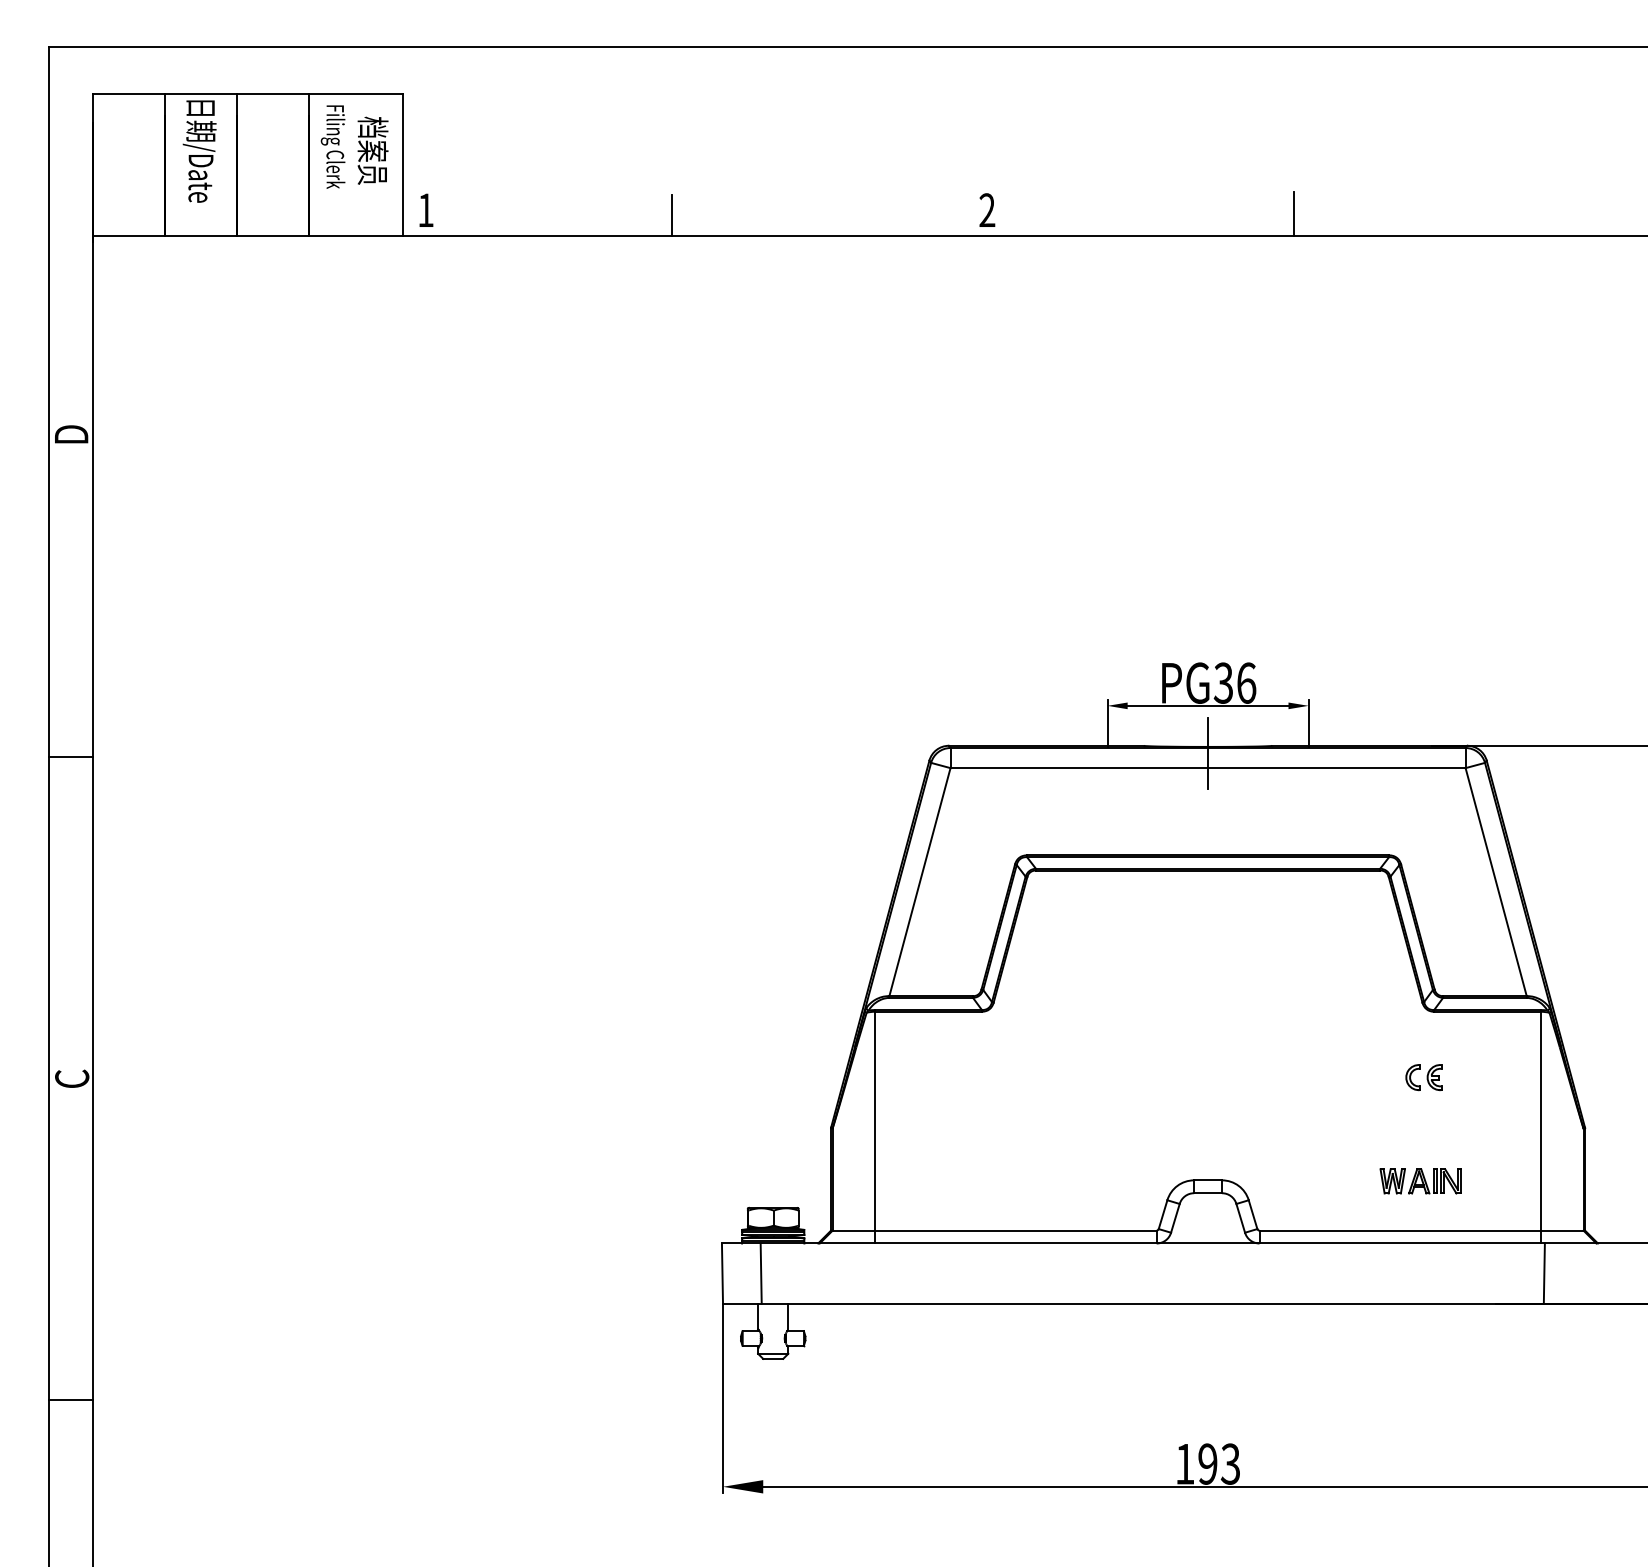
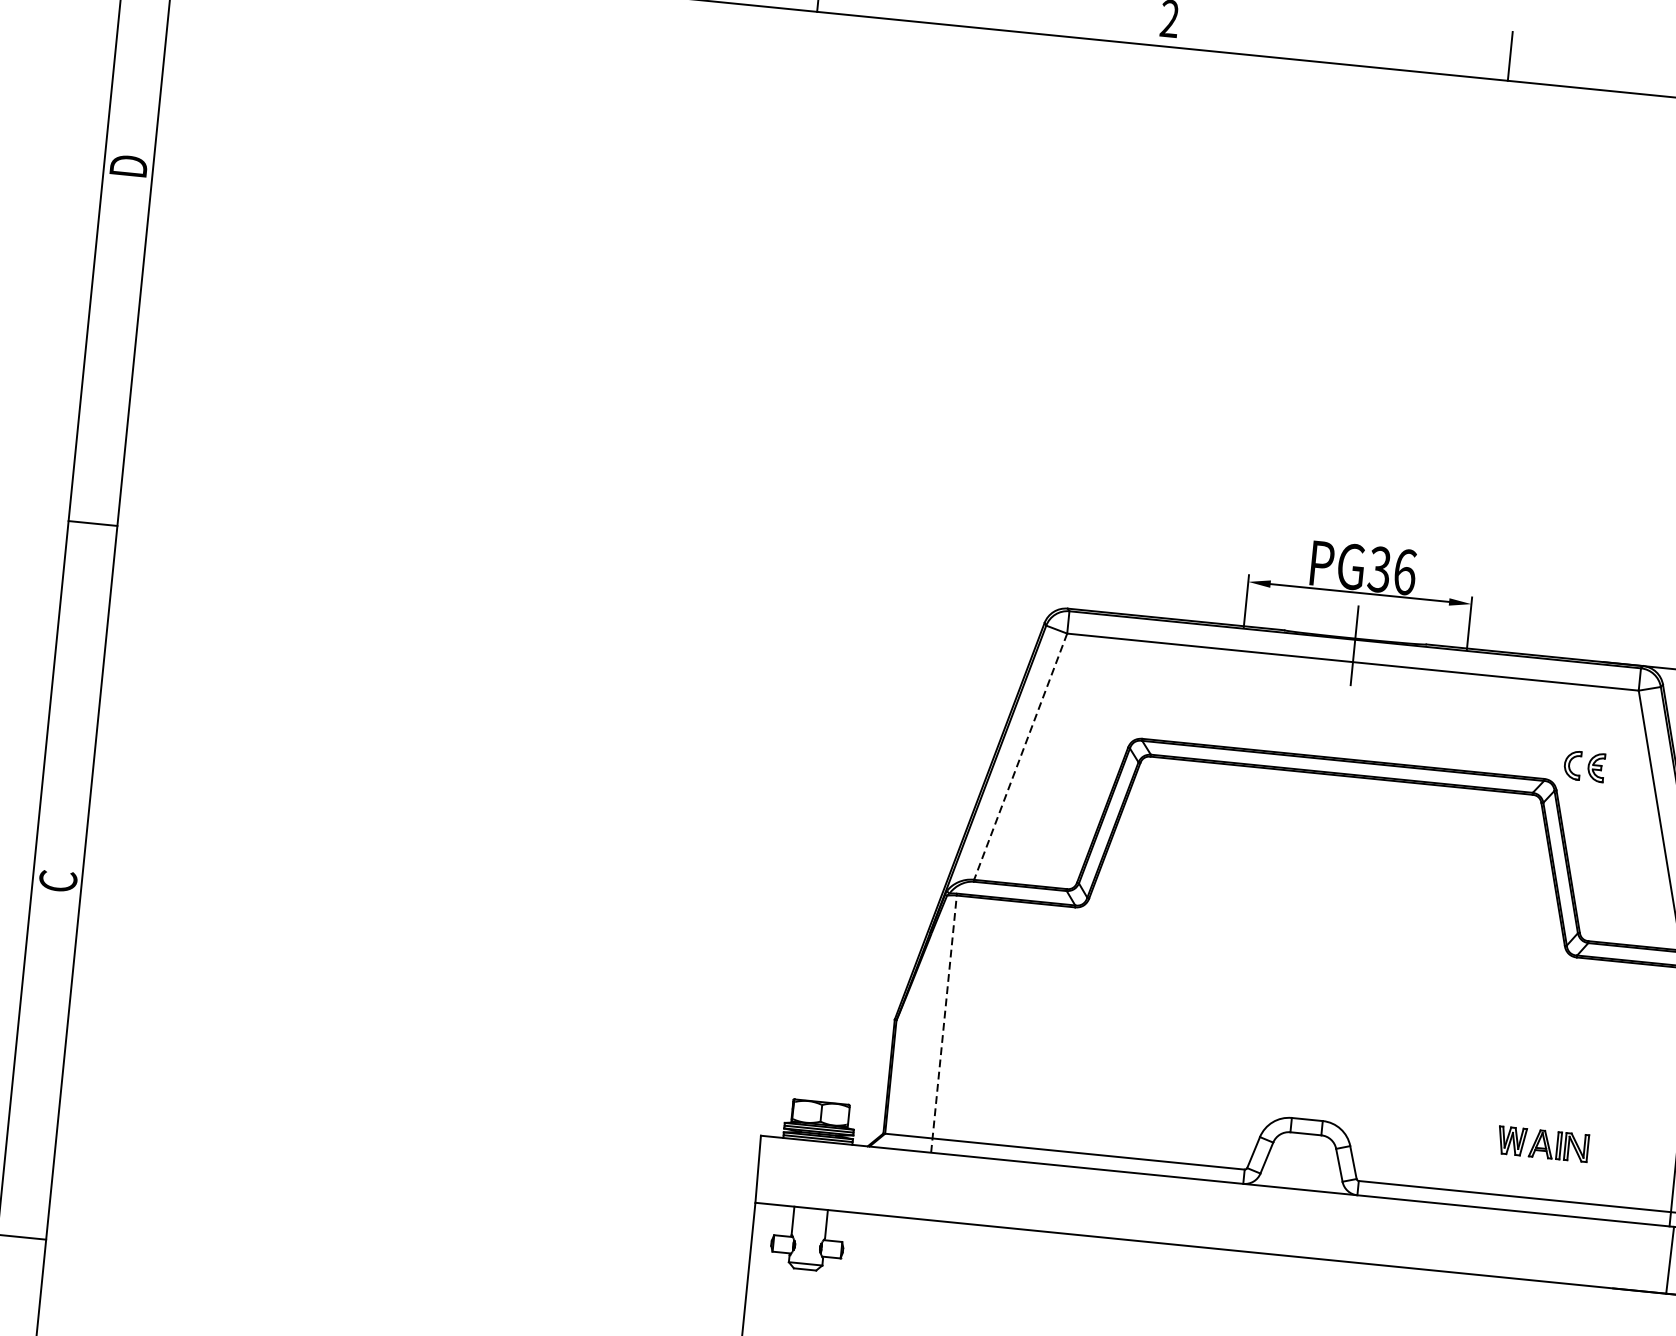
line: (919, 882) -> (1020, 757), solid -> dashed
part: (1423, 1077) -> (1584, 766), moved
line: (875, 1126) -> (944, 1022), solid -> dashed
line: (760, 1273) -> (800, 1173), removed

